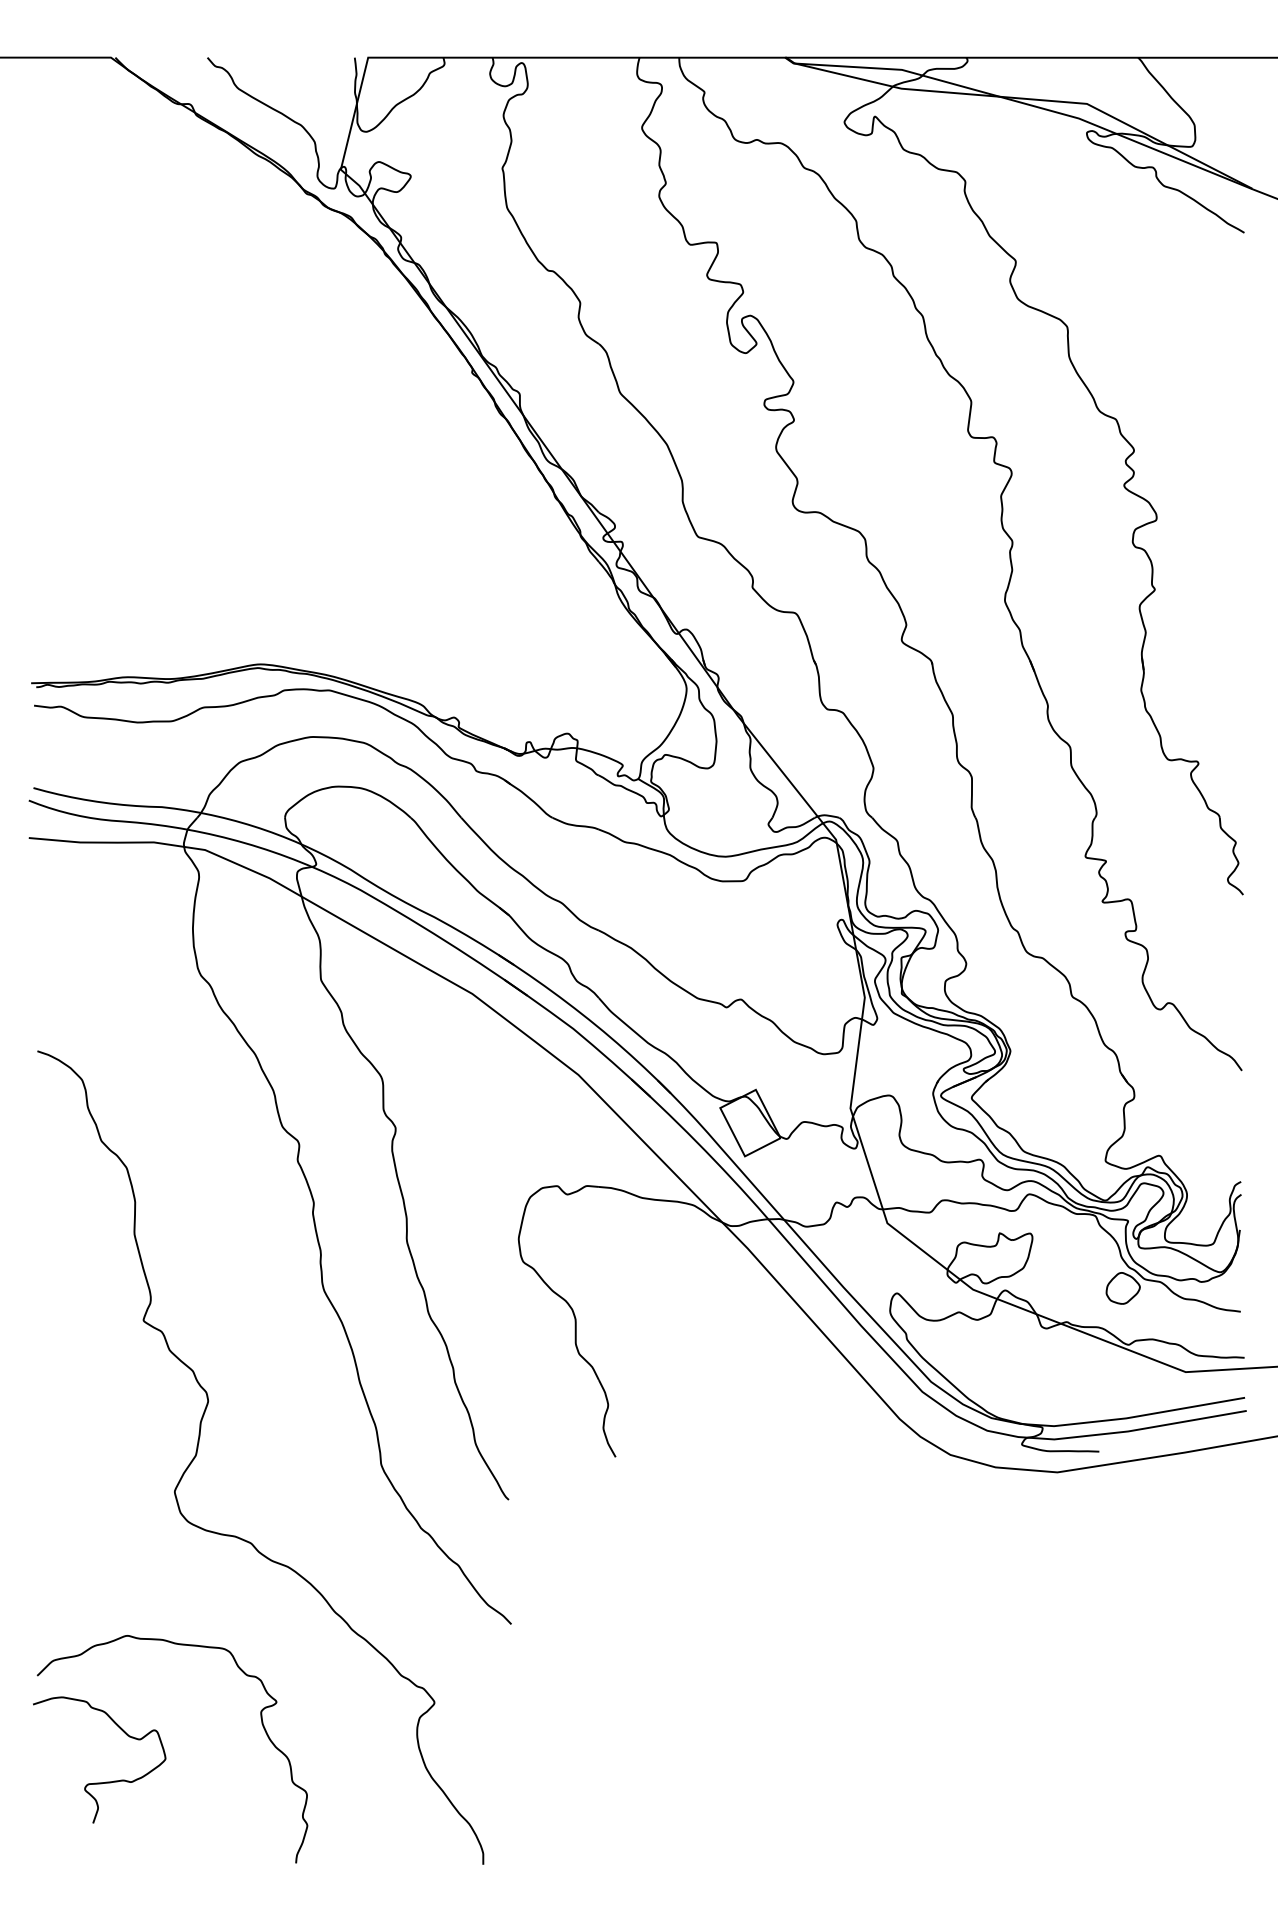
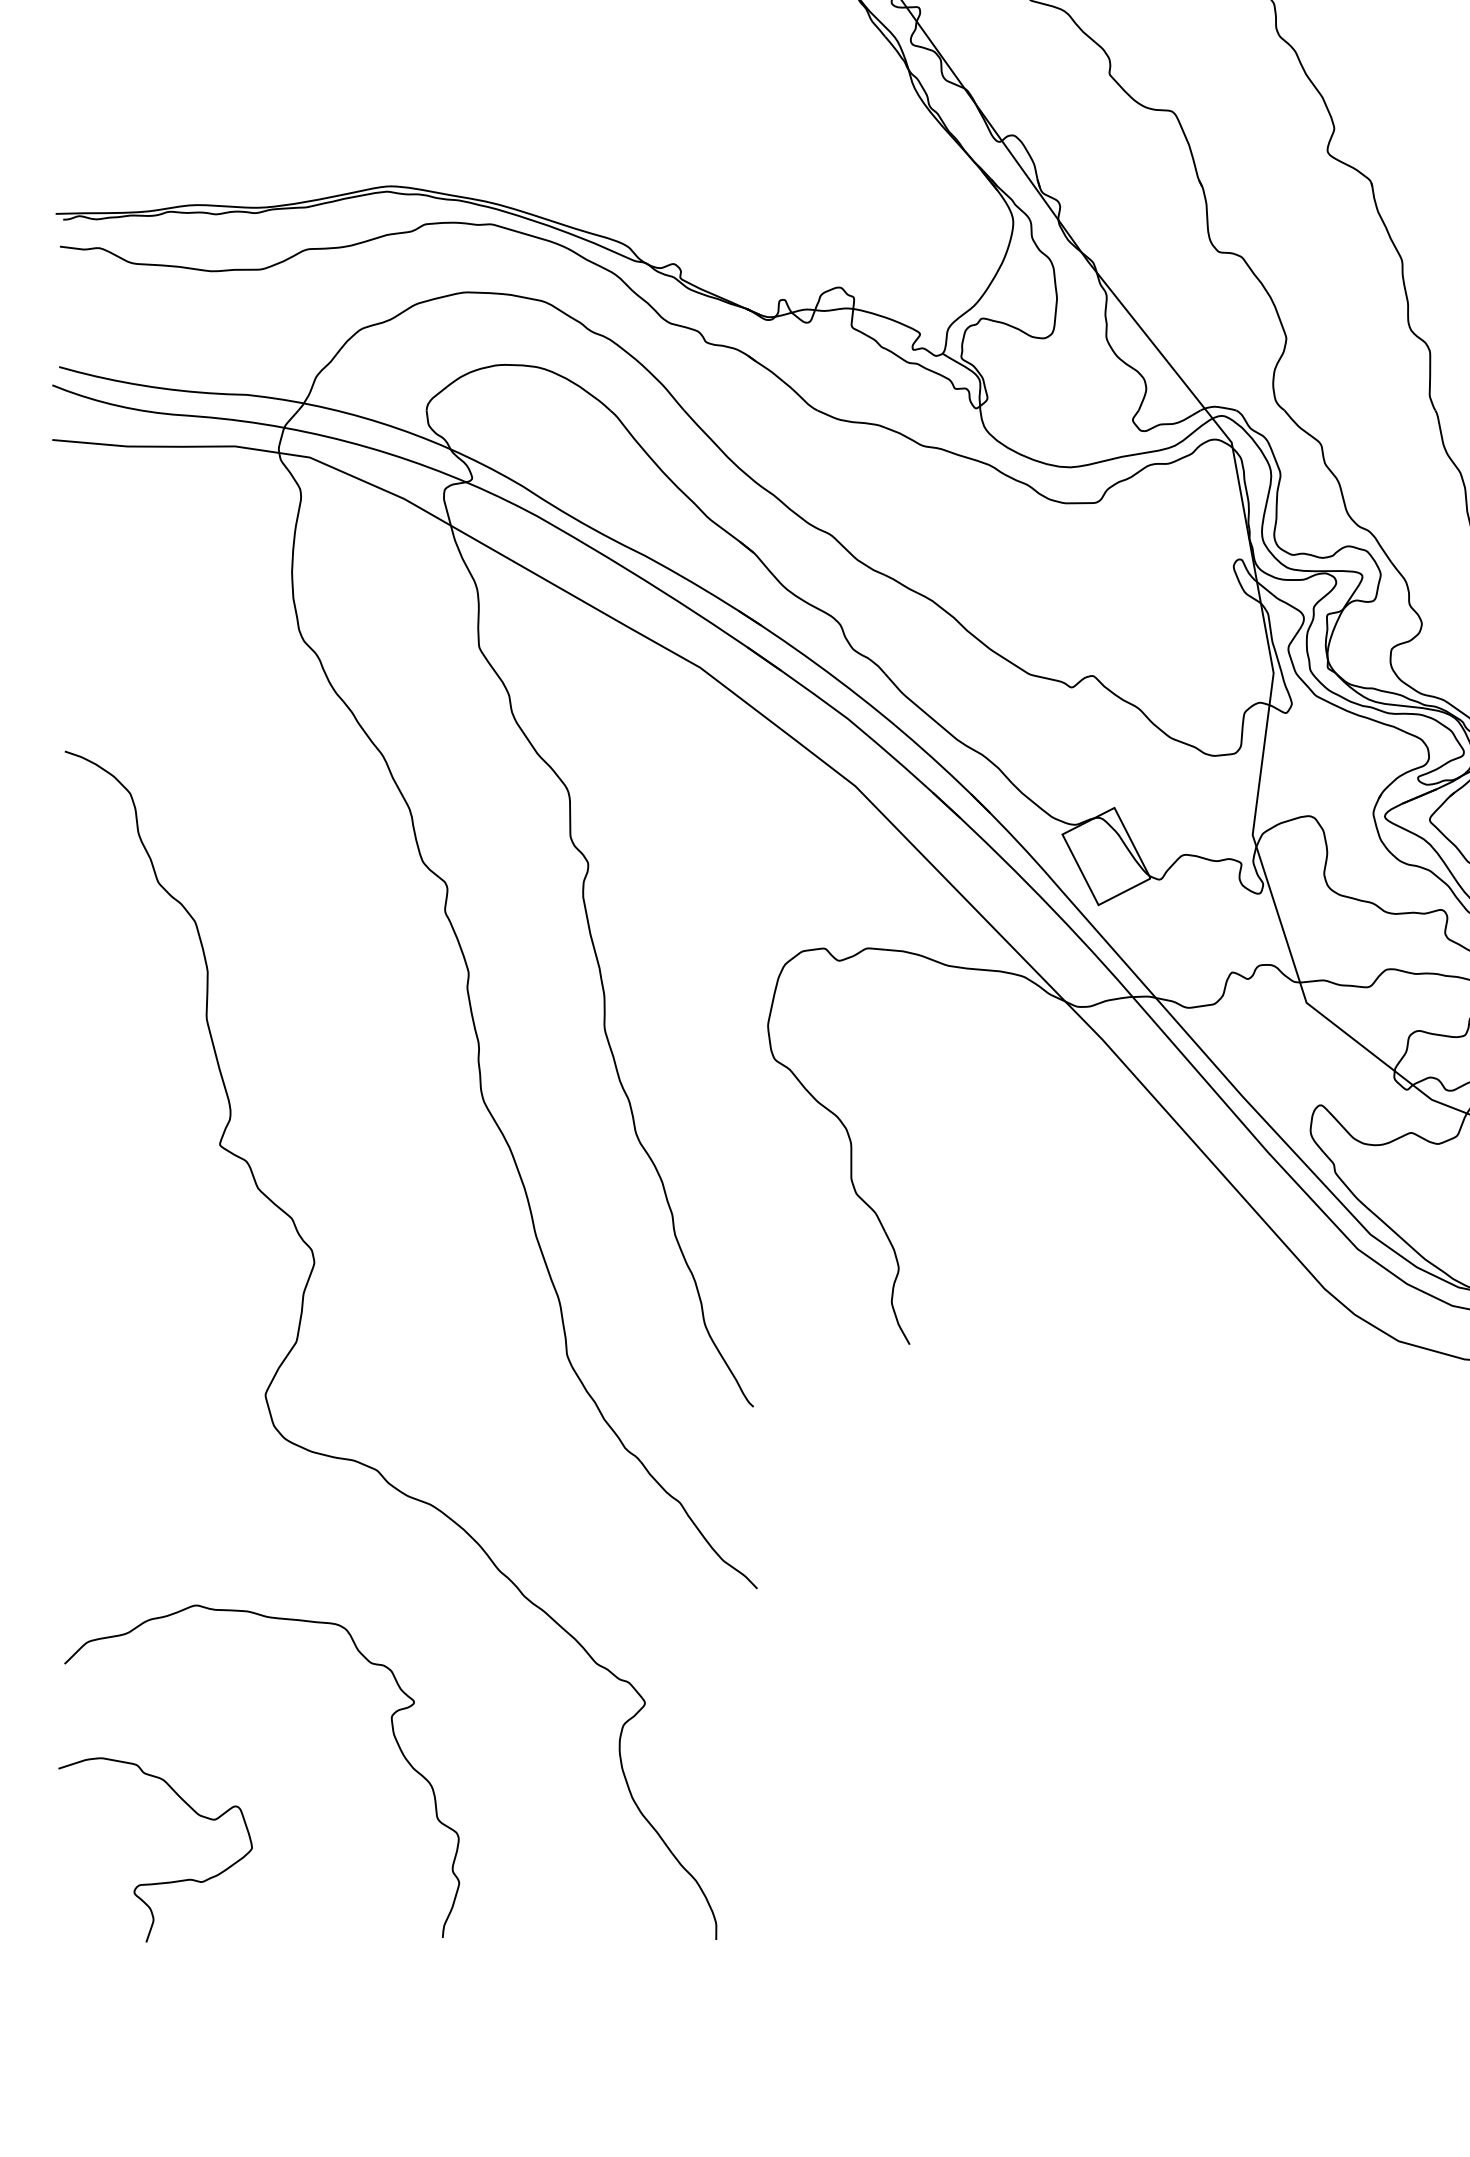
curve: (105, 1781) -> (164, 1881), moved

